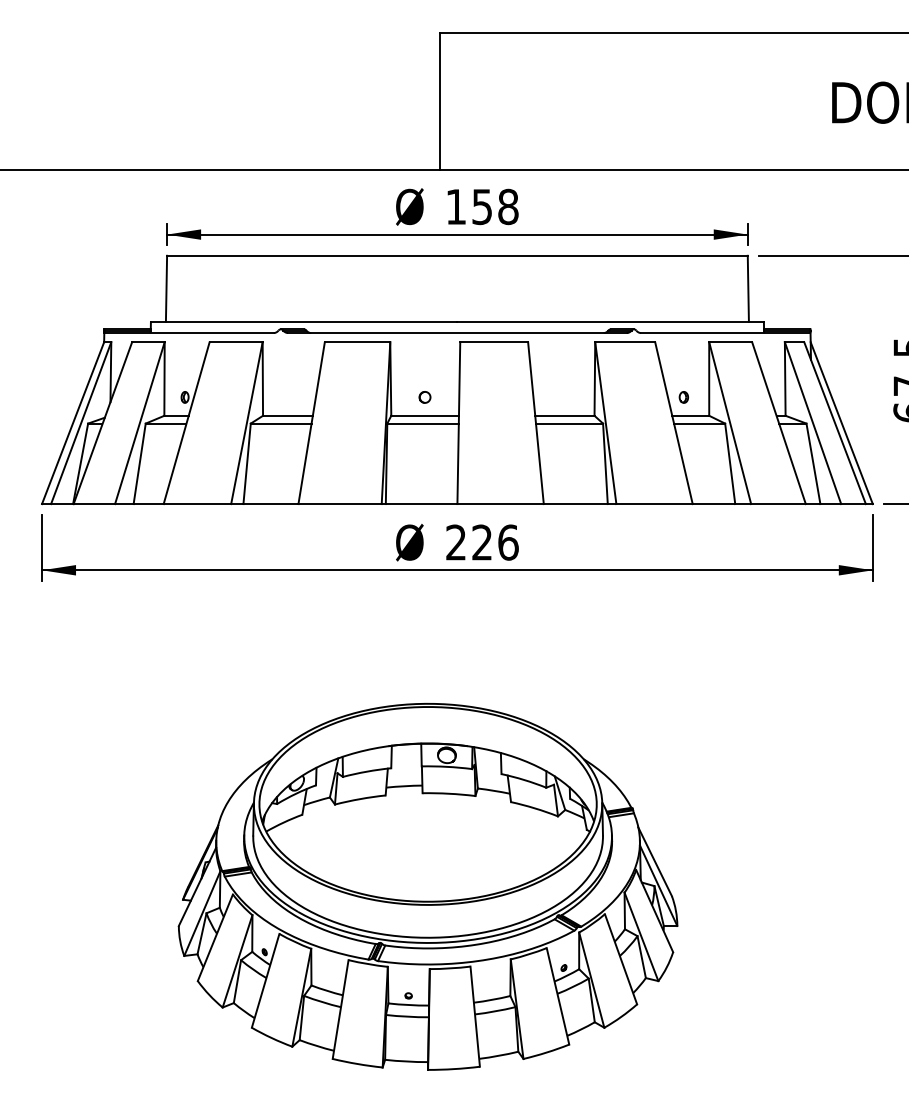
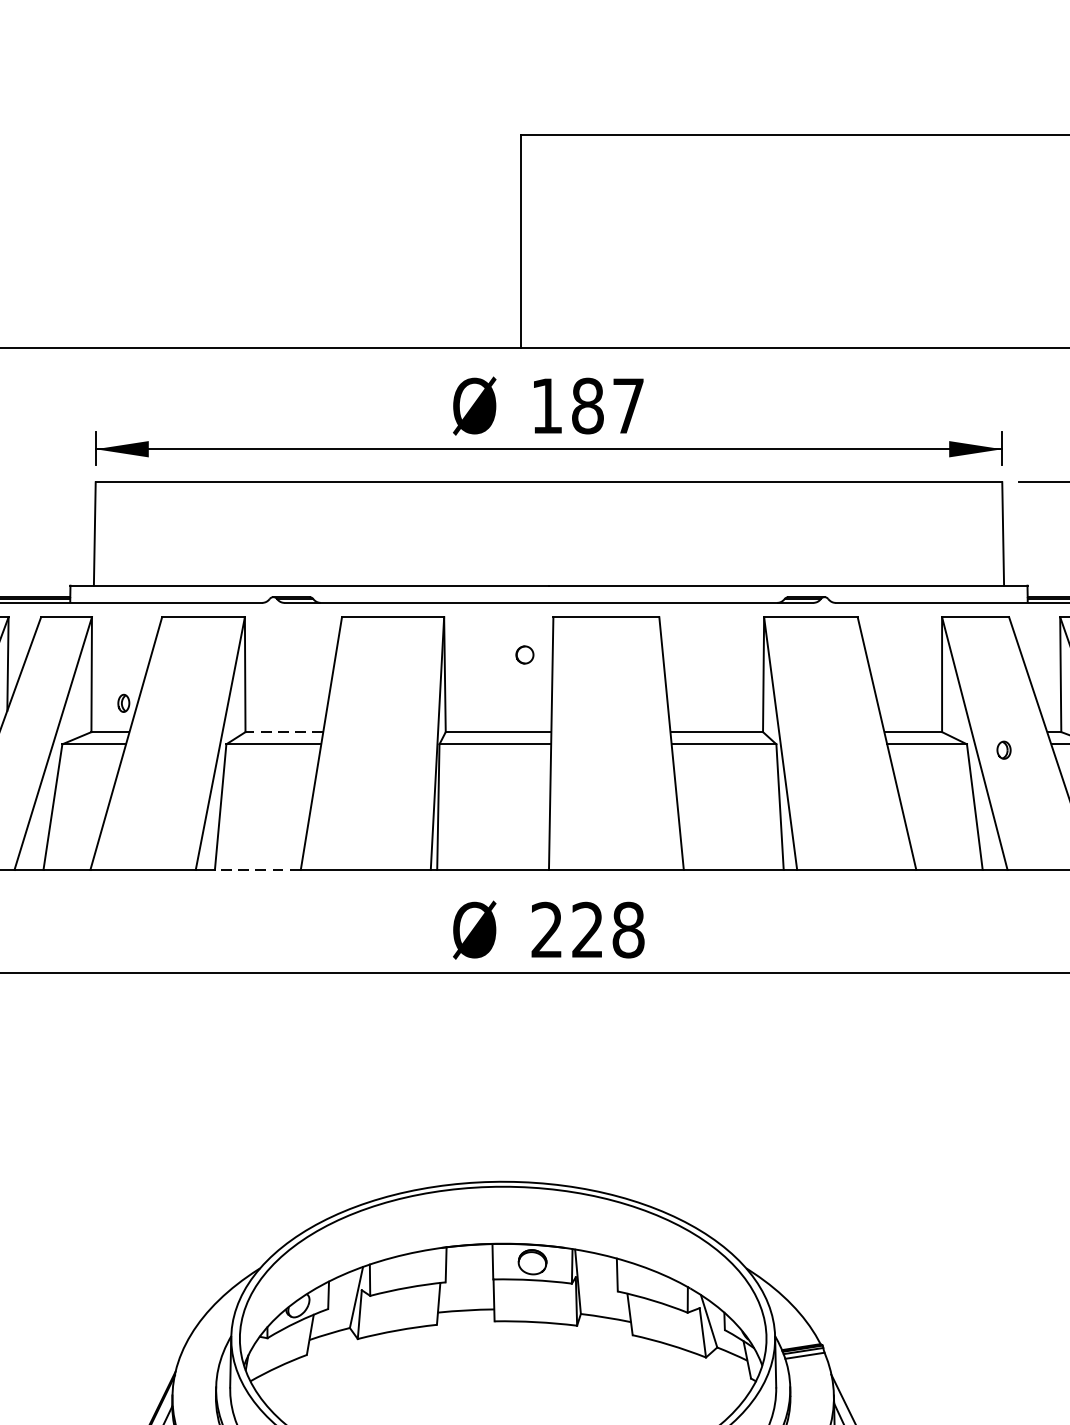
text: (495, 206) -> (608, 405), 158 -> 187
part: (424, 397) -> (524, 655), moved
part: (683, 397) -> (1003, 750), moved
line: (287, 415) -> (283, 731), solid -> dashed
line: (270, 504) -> (257, 870), solid -> dashed
text: (508, 542) -> (628, 929), 226 -> 228

